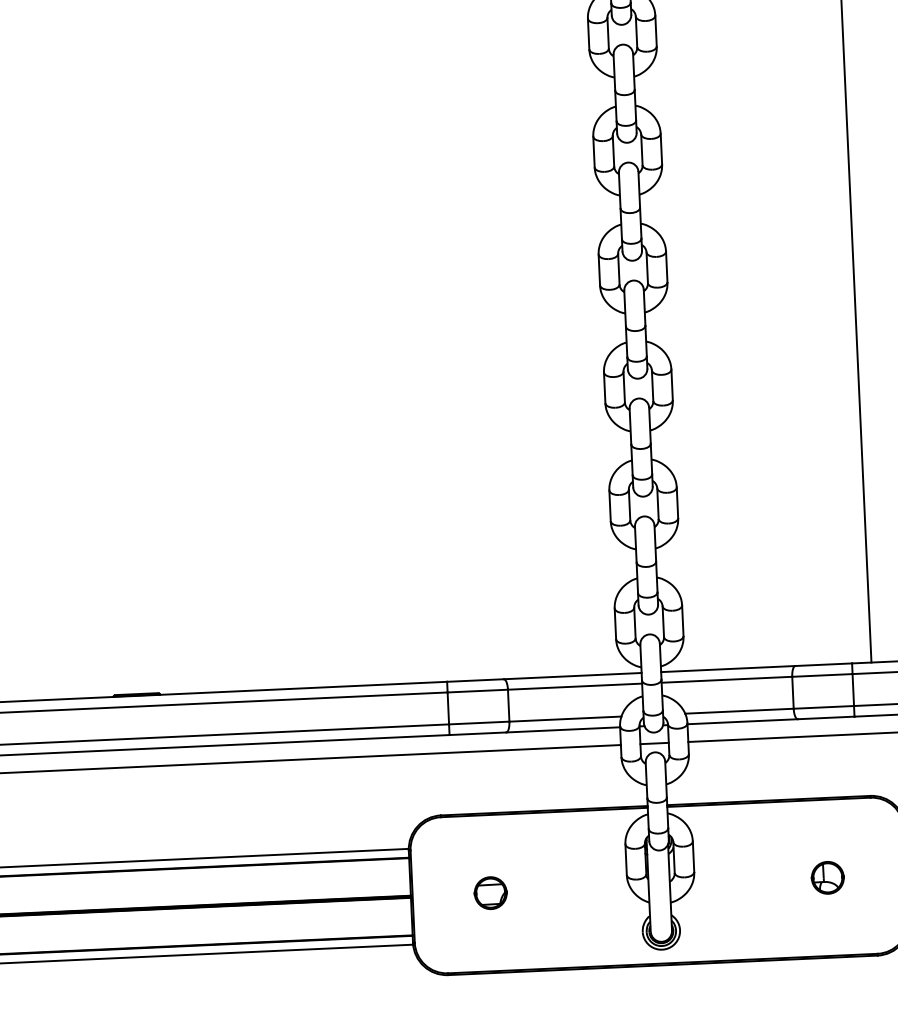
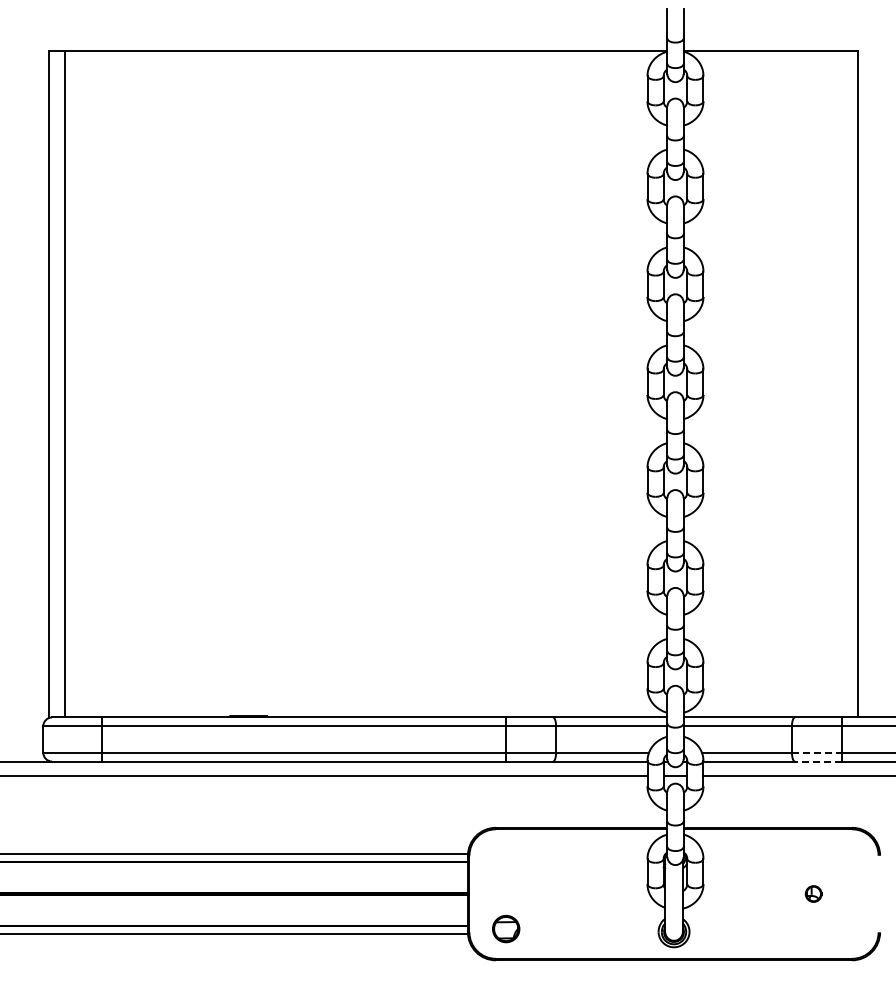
line: (824, 707) -> (817, 752), solid -> dashed
line: (826, 717) -> (818, 761), solid -> dashed
part: (827, 877) -> (813, 893), size x0.6
part: (491, 892) -> (506, 928), moved

